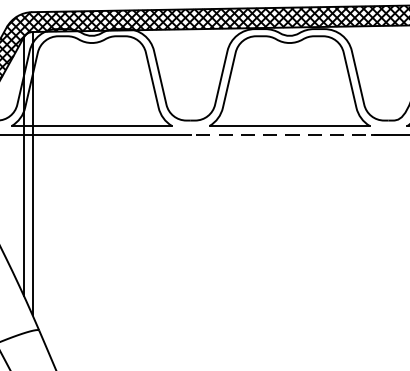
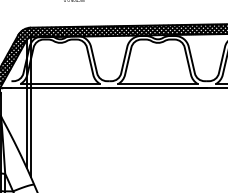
line: (290, 135) -> (158, 88), dashed -> solid

